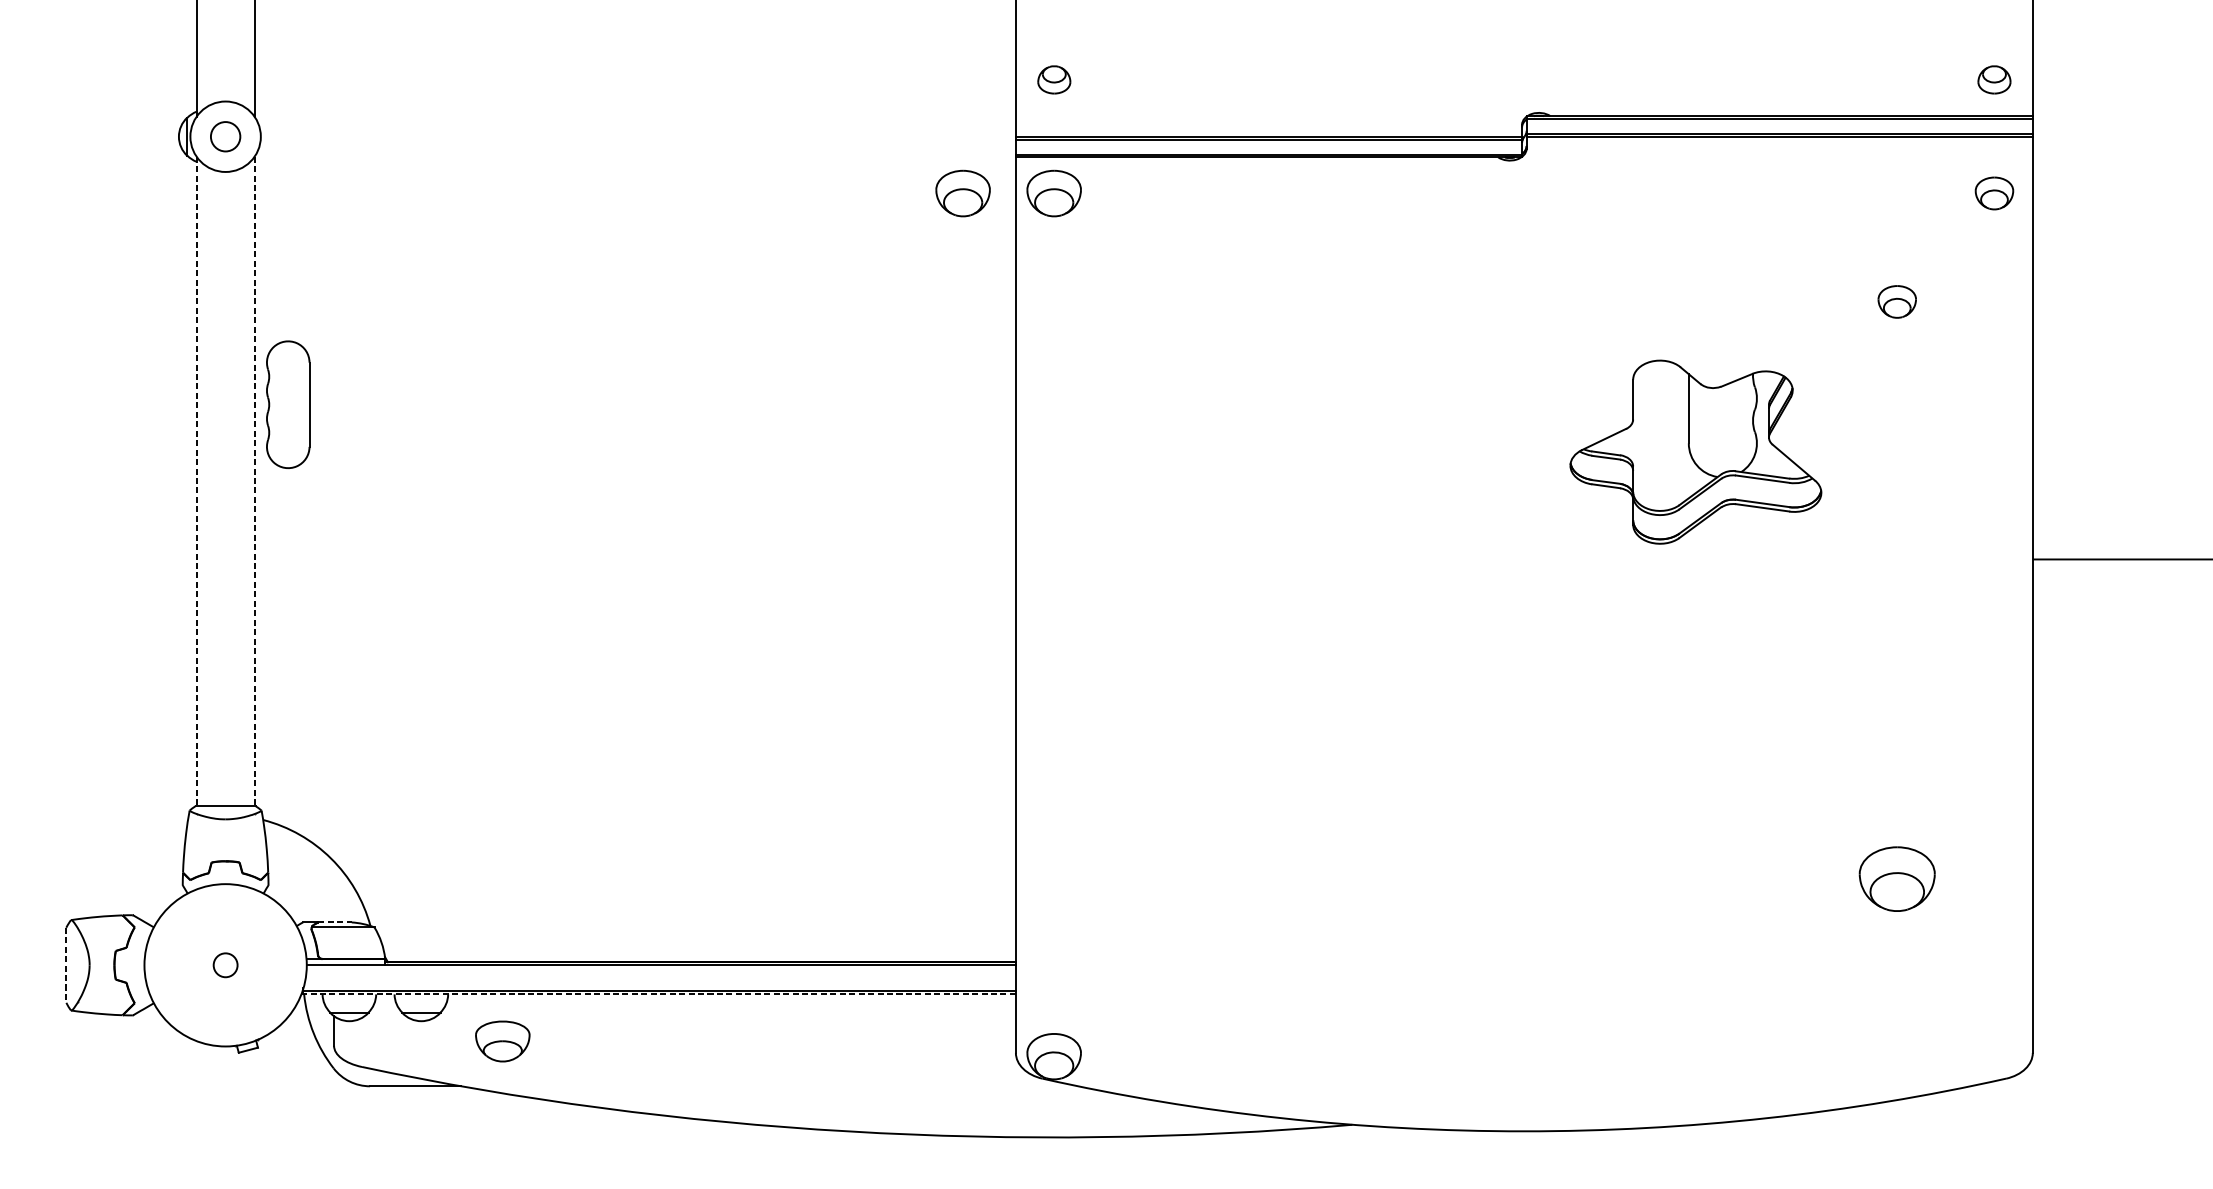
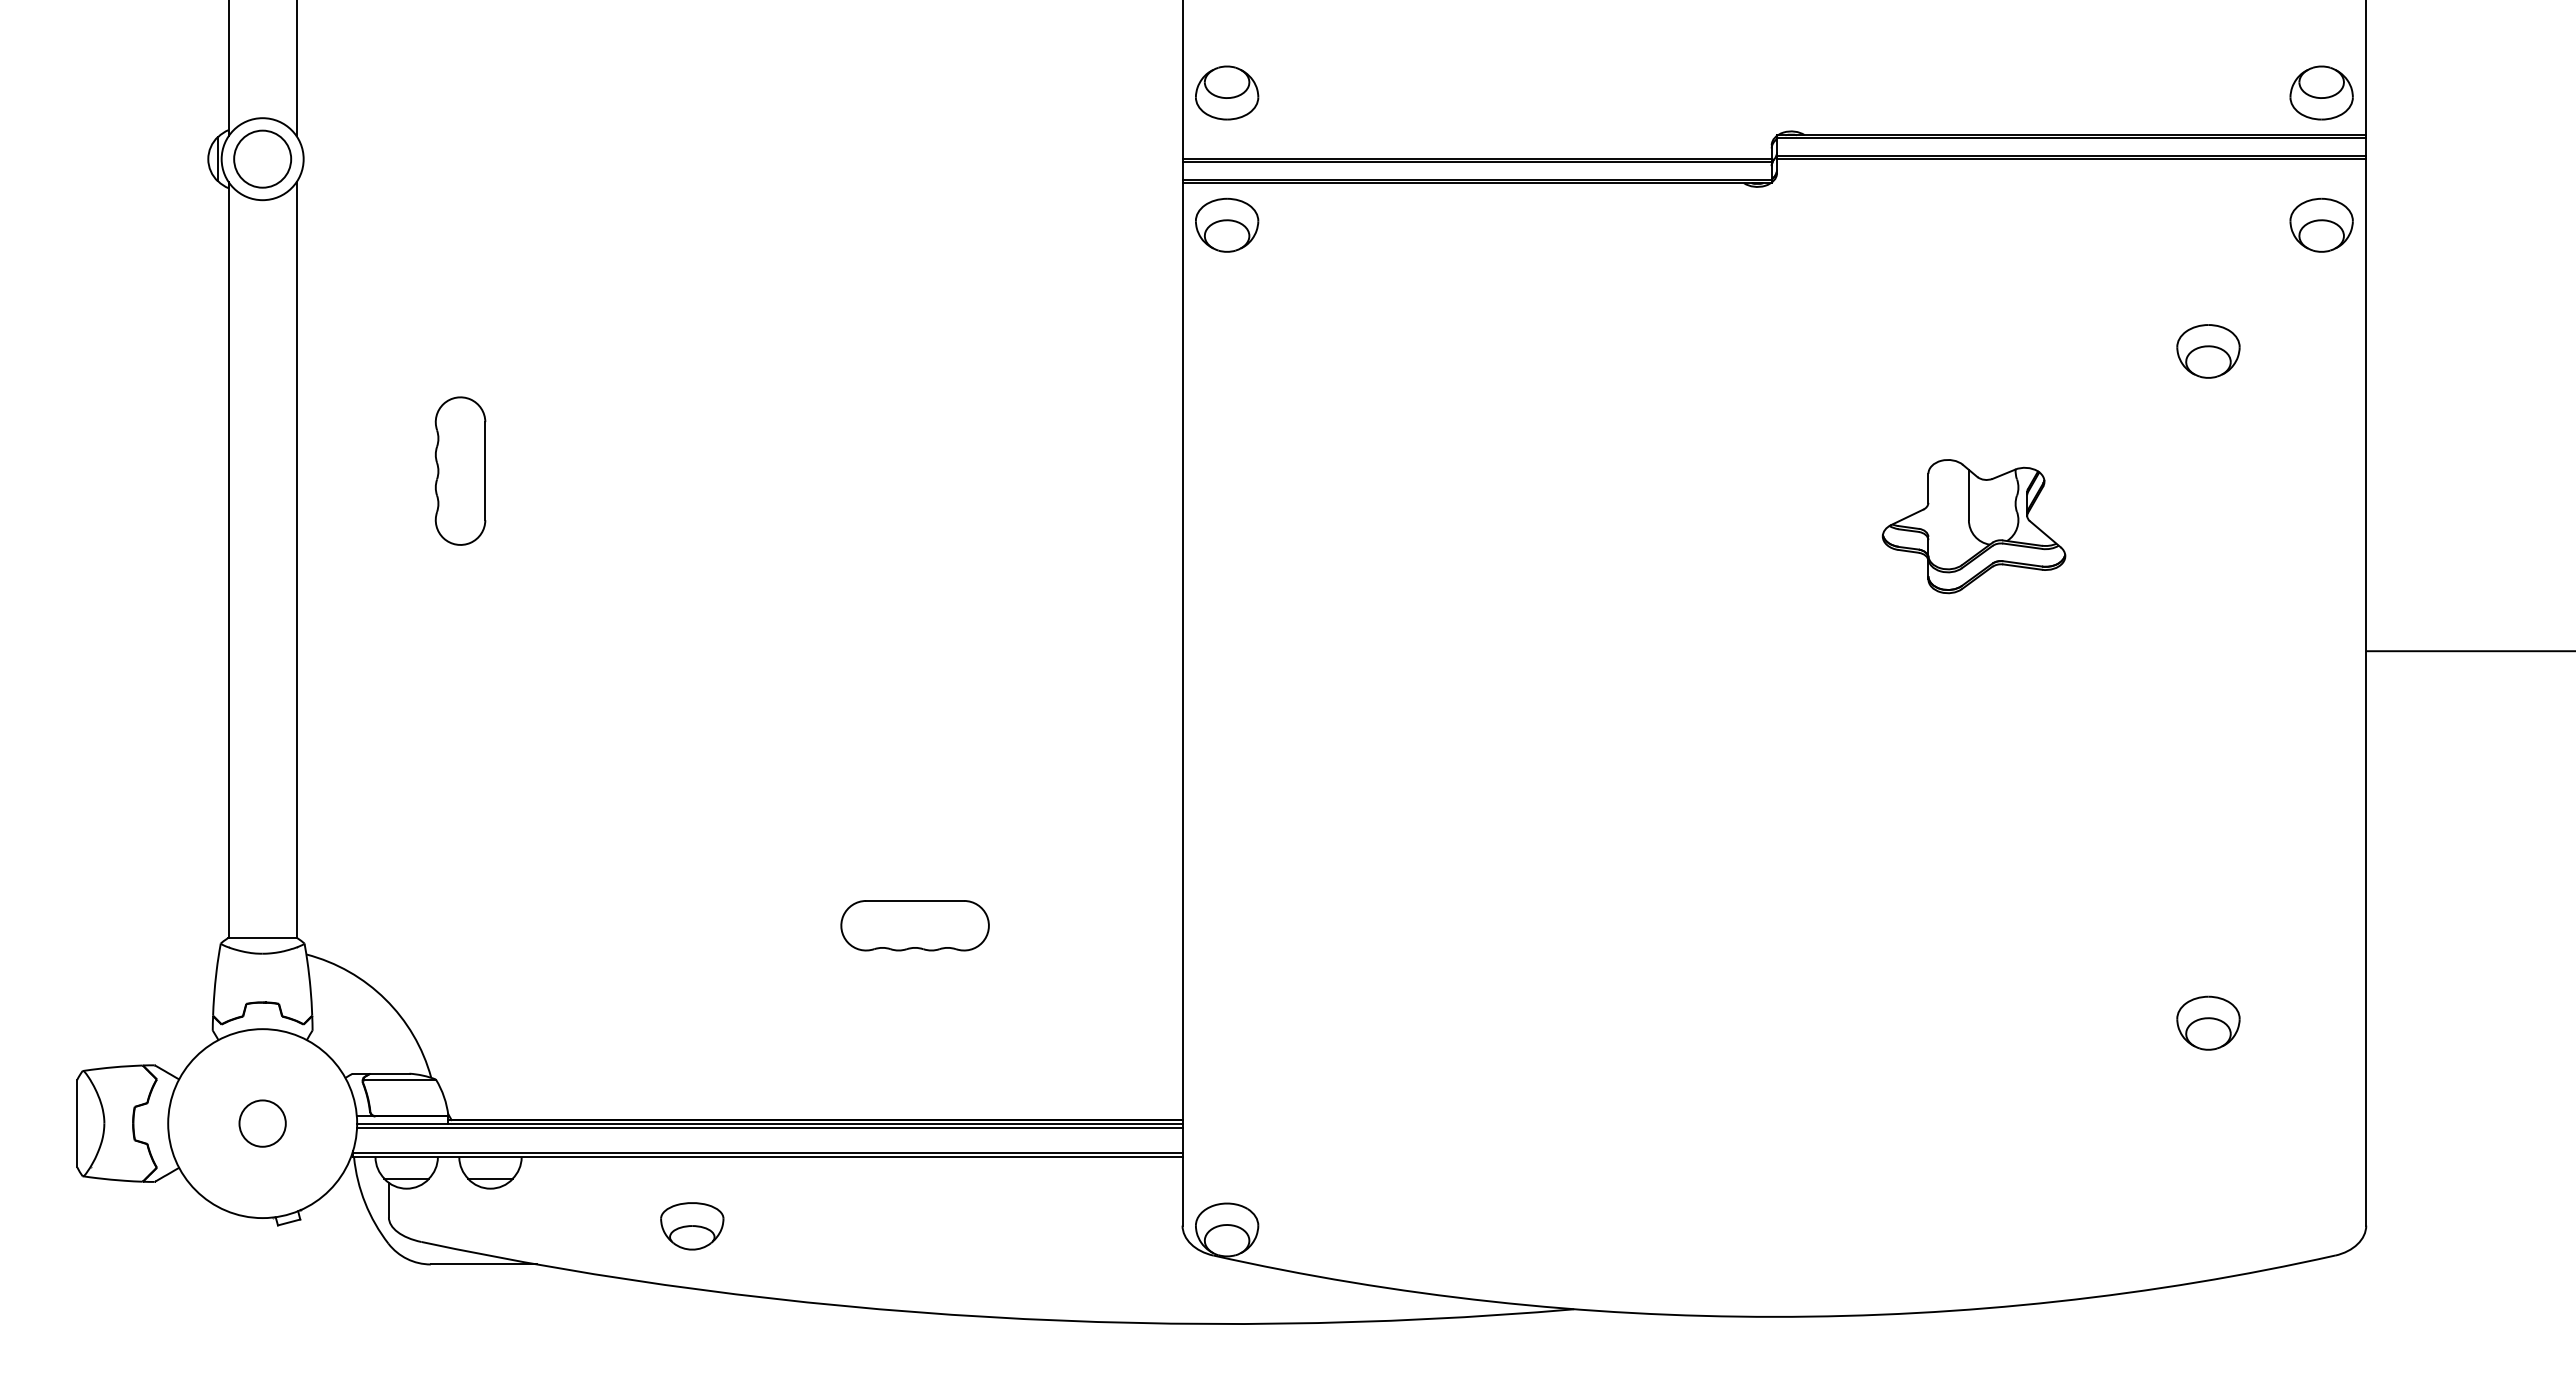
part: (1054, 79) -> (1227, 92), size x1.67
part: (1994, 79) -> (2321, 92), size x1.67
circle: (225, 136) -> (262, 158), size x1.67
part: (963, 192) -> (1121, 224), removed
part: (1994, 192) -> (2321, 224), size x1.43
part: (1897, 301) -> (2208, 351), size x1.43
part: (288, 404) -> (460, 470), moved
part: (1695, 452) -> (1973, 526), size x0.62
line: (196, 481) -> (228, 560), dashed -> solid
line: (254, 481) -> (296, 560), dashed -> solid
part: (785, 795) -> (914, 925), added
part: (1897, 878) -> (2208, 1022), size x0.71
line: (335, 922) -> (390, 1073), dashed -> solid
line: (66, 965) -> (77, 1123), dashed -> solid
circle: (225, 965) -> (262, 1123), size x1.67
line: (661, 969) -> (769, 1128), added
line: (659, 994) -> (767, 1157), dashed -> solid
part: (502, 1041) -> (692, 1226), moved

